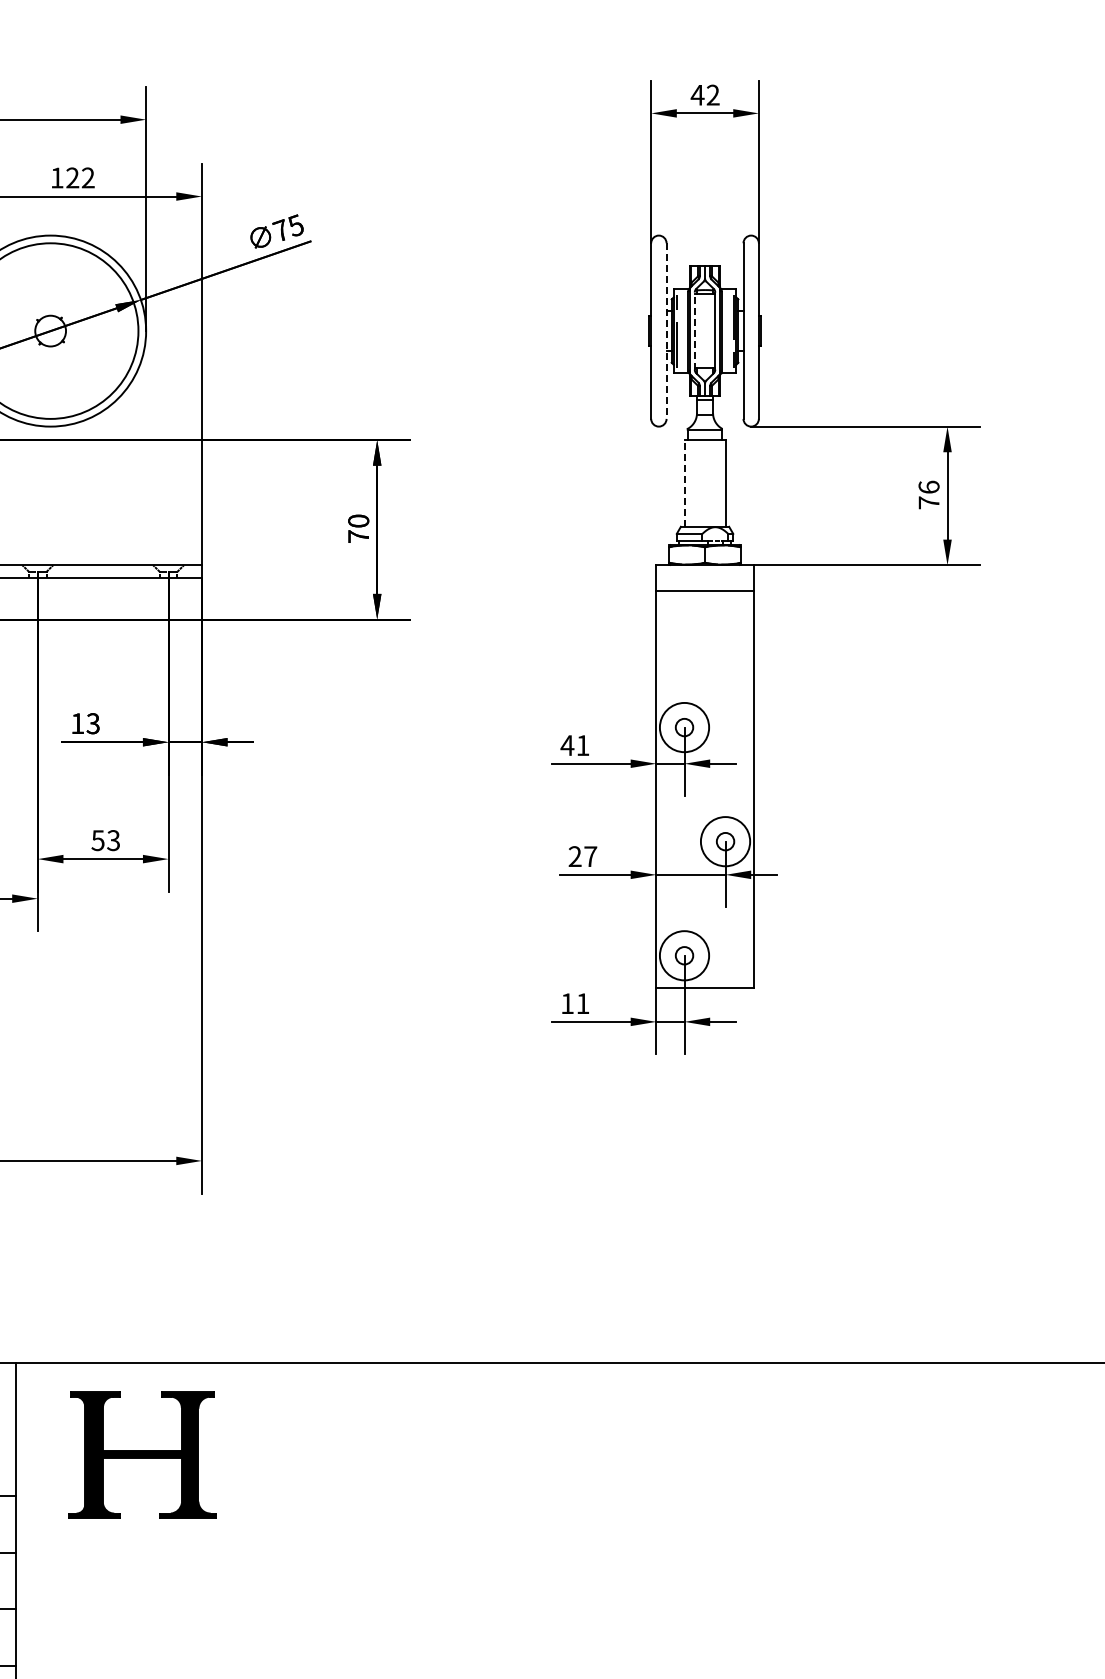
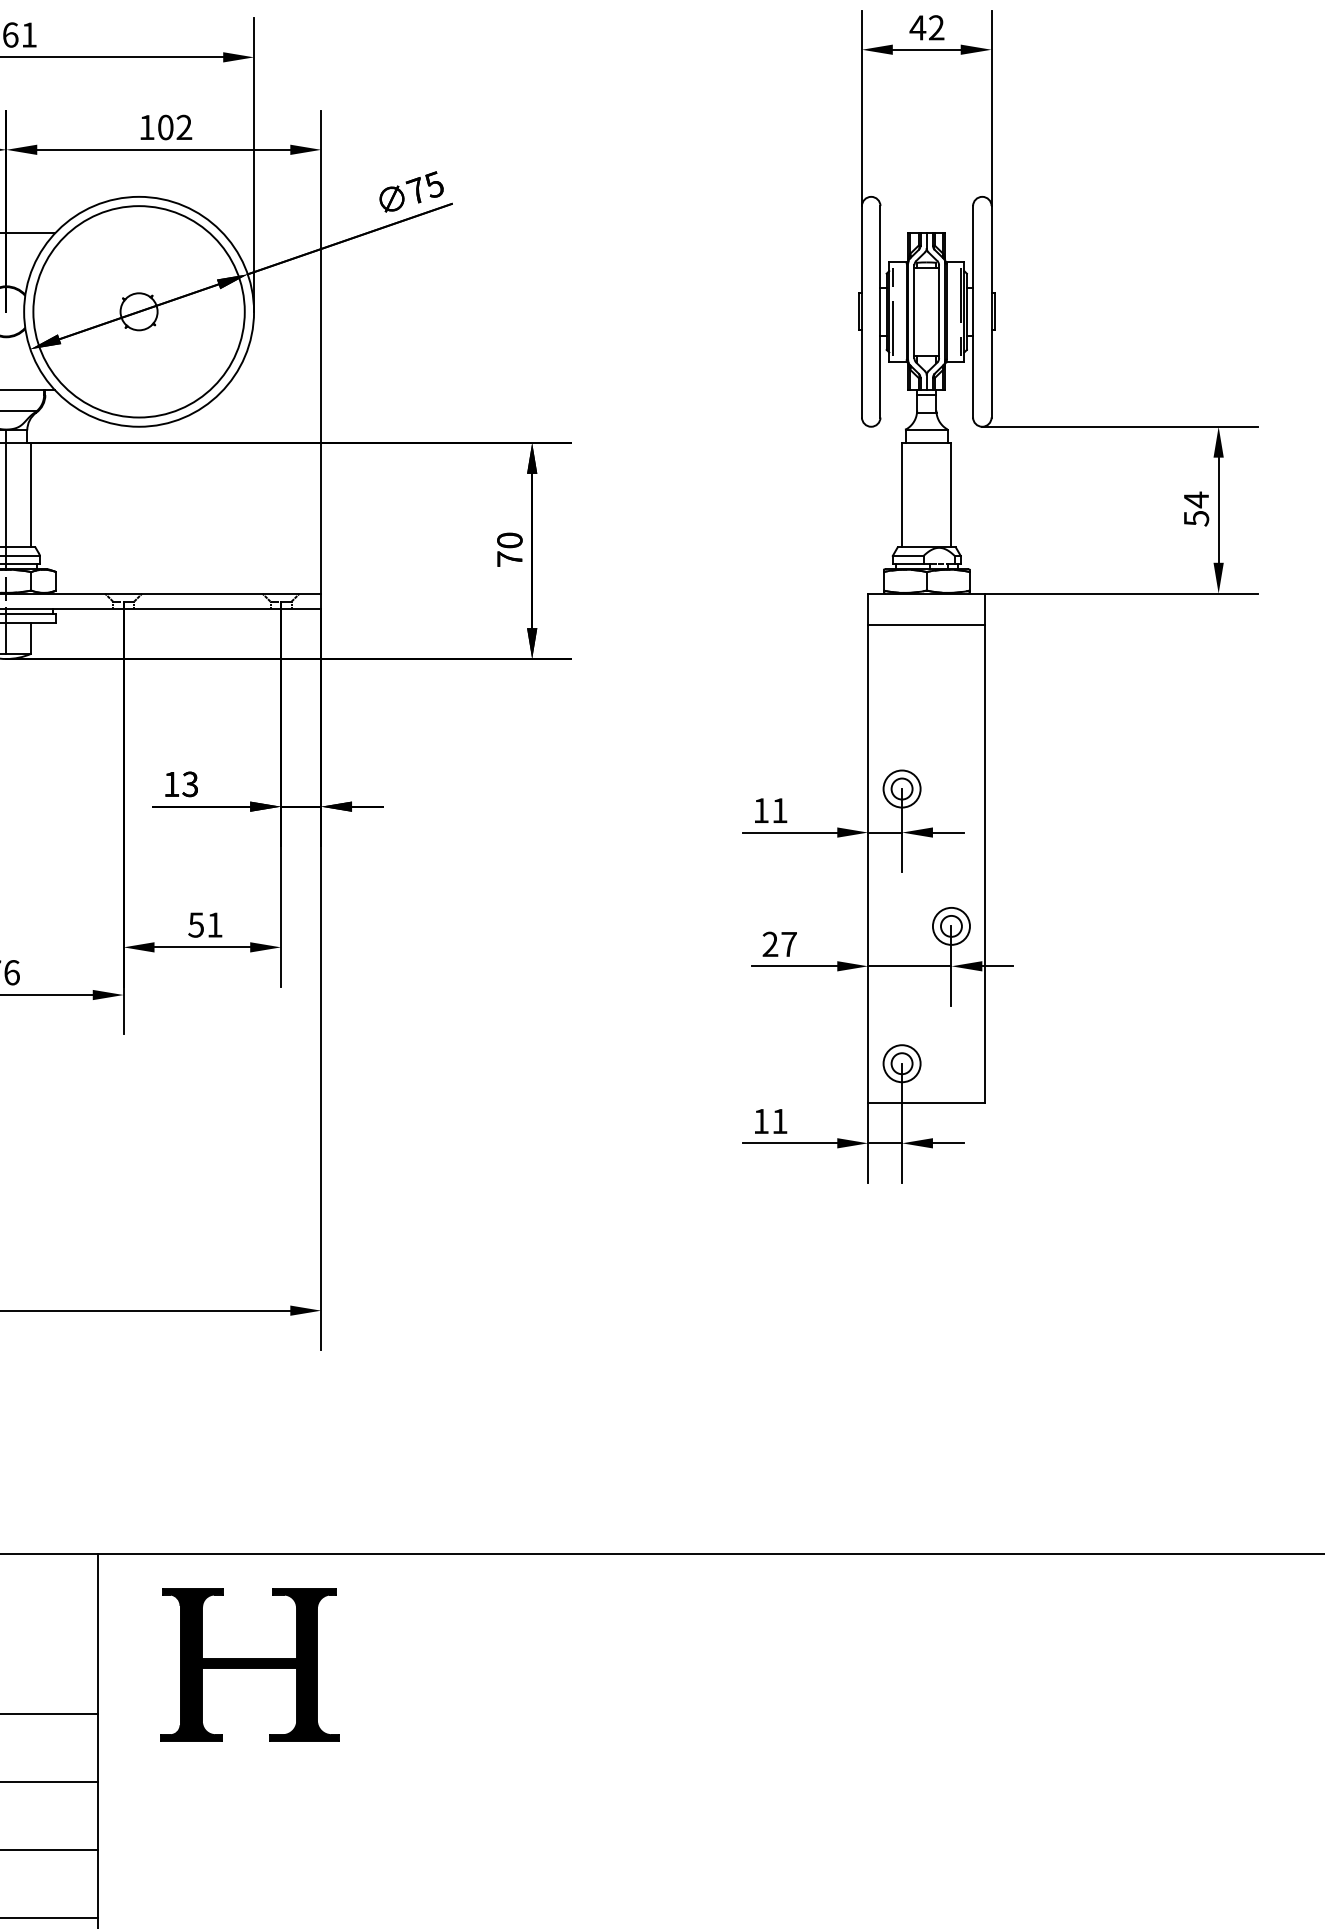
text: (72, 177) -> (165, 126), 122 -> 102
line: (666, 331) -> (880, 312), dashed -> solid
line: (694, 331) -> (914, 312), dashed -> solid
line: (684, 482) -> (902, 494), dashed -> solid
text: (928, 494) -> (1195, 508), 76 -> 54
circle: (684, 727) -> (902, 788), size x0.62
text: (567, 745) -> (761, 810), 41 -> 11
text: (113, 840) -> (214, 924), 53 -> 51
circle: (725, 841) -> (951, 926), size x0.62
circle: (684, 955) -> (902, 1063), size x0.62

